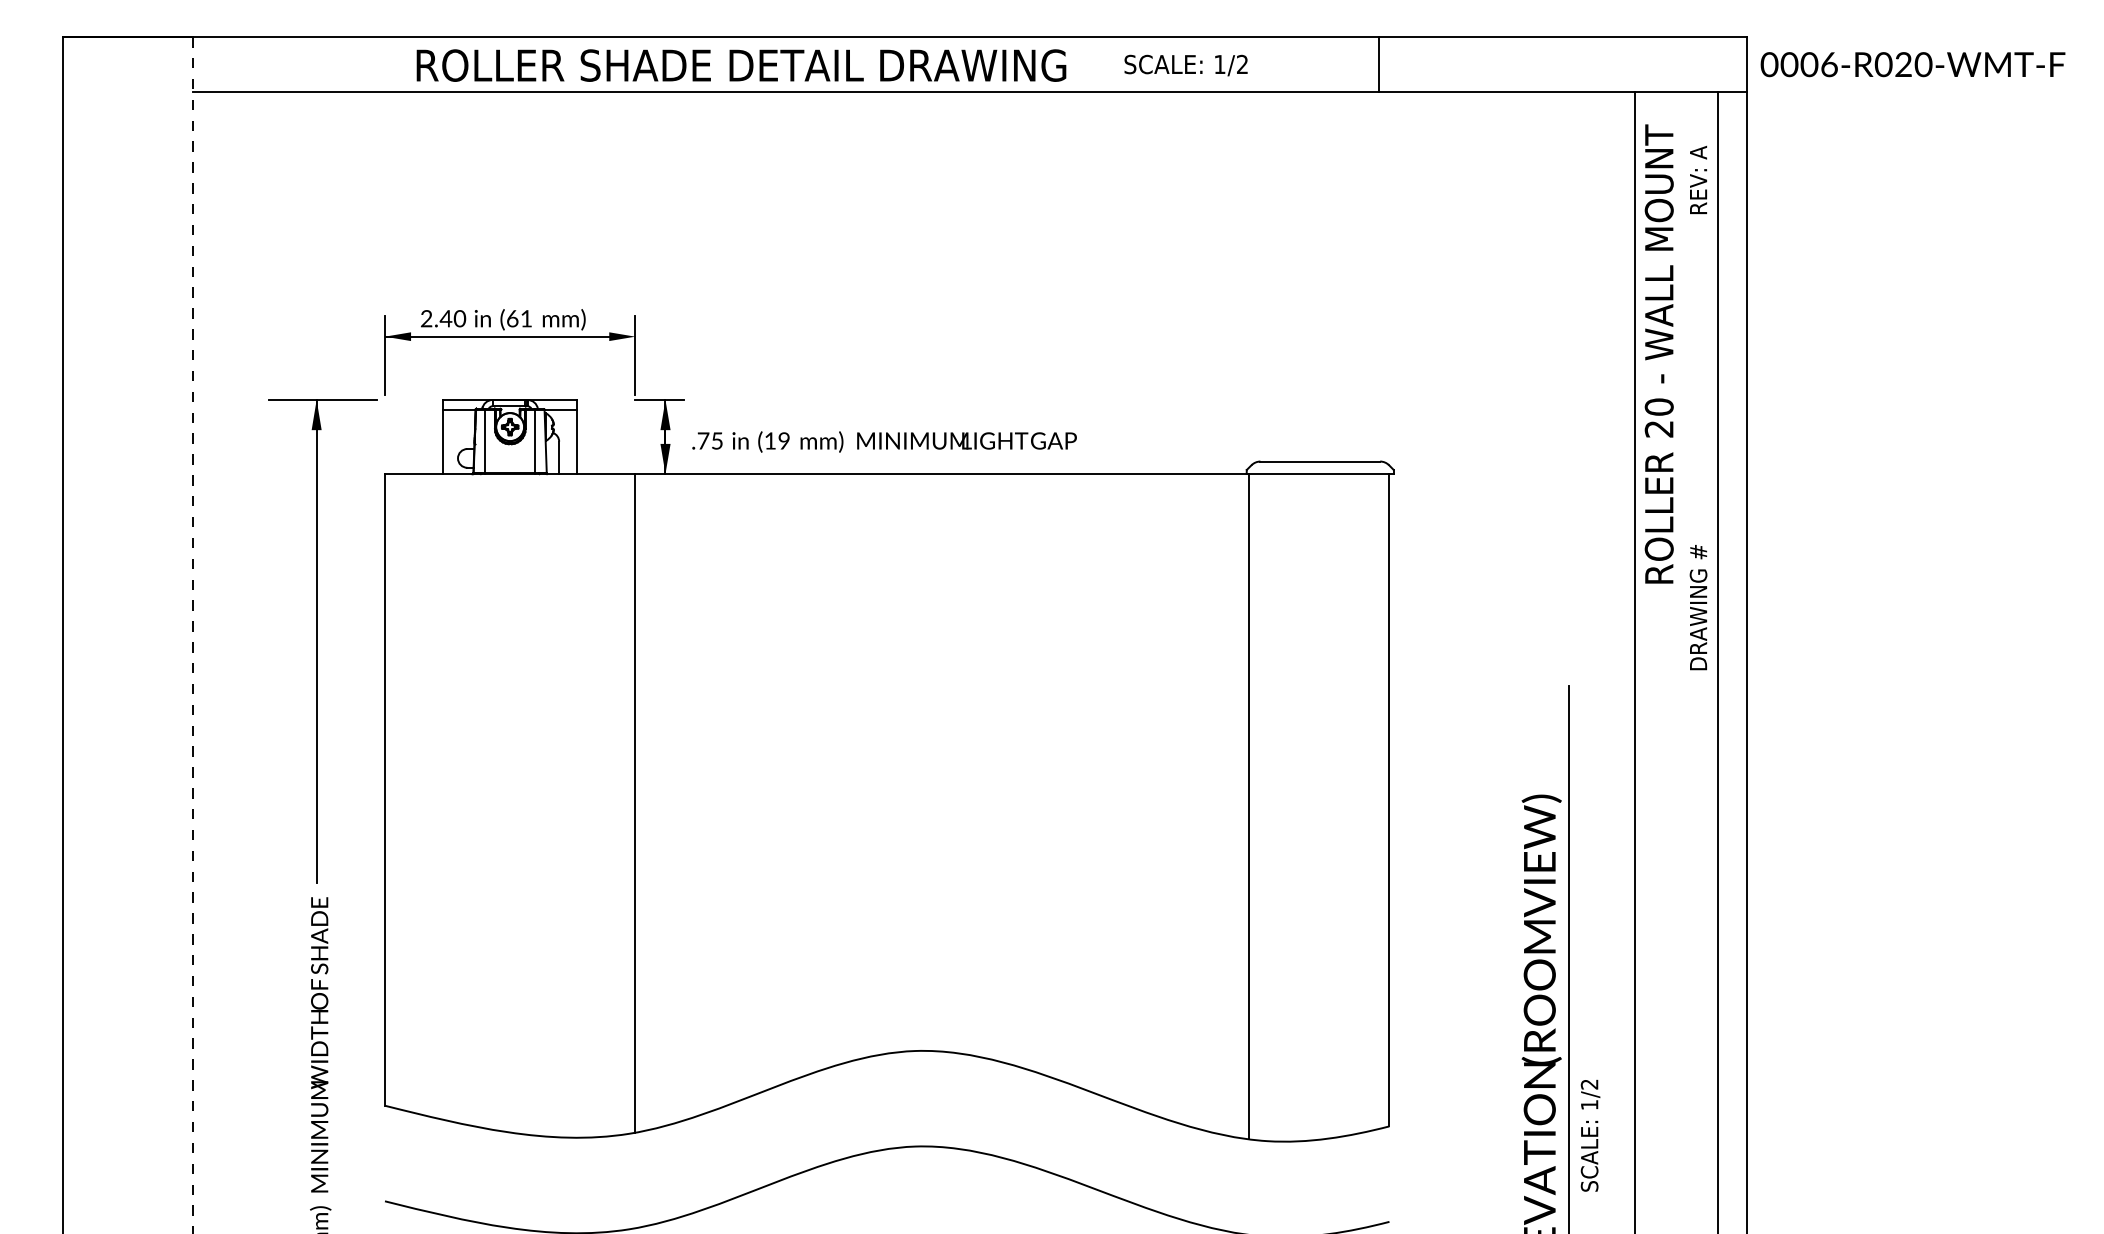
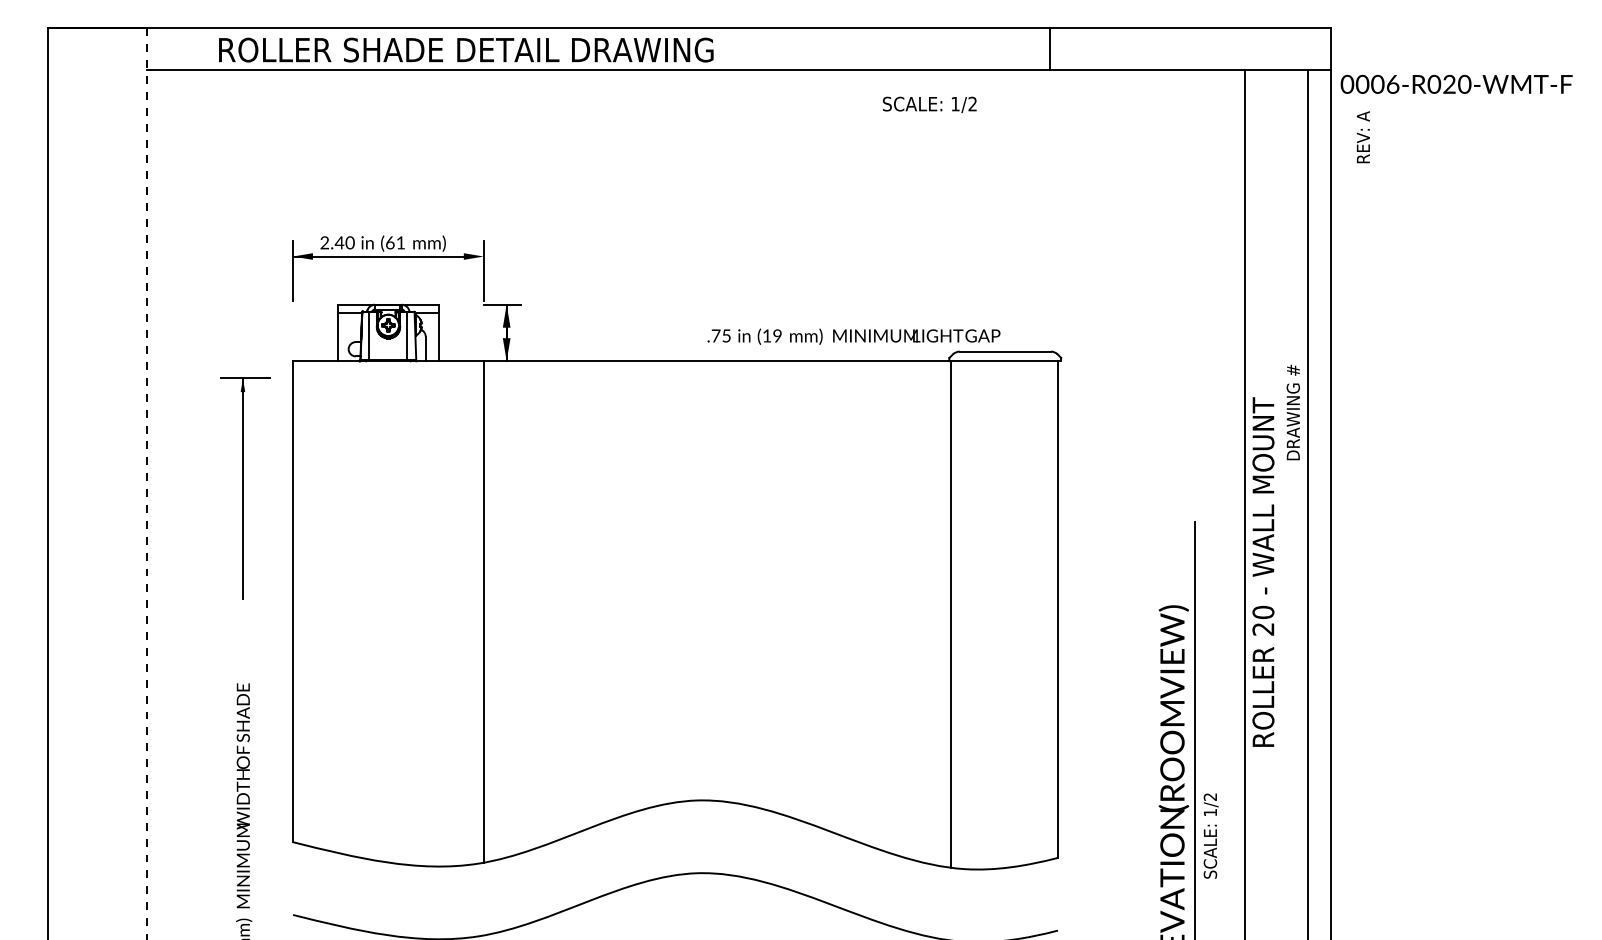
text: (1912, 64) -> (1456, 84), moved
text: (741, 65) -> (466, 50), moved
text: (1185, 65) -> (929, 104), moved
text: (1698, 179) -> (1363, 136), moved
text: (1658, 353) -> (1262, 571), moved
text: (884, 441) -> (853, 336), moved
text: (1698, 607) -> (1293, 412), moved
part: (322, 641) -> (245, 488), size x0.6
text: (1590, 1135) -> (1211, 835), moved

